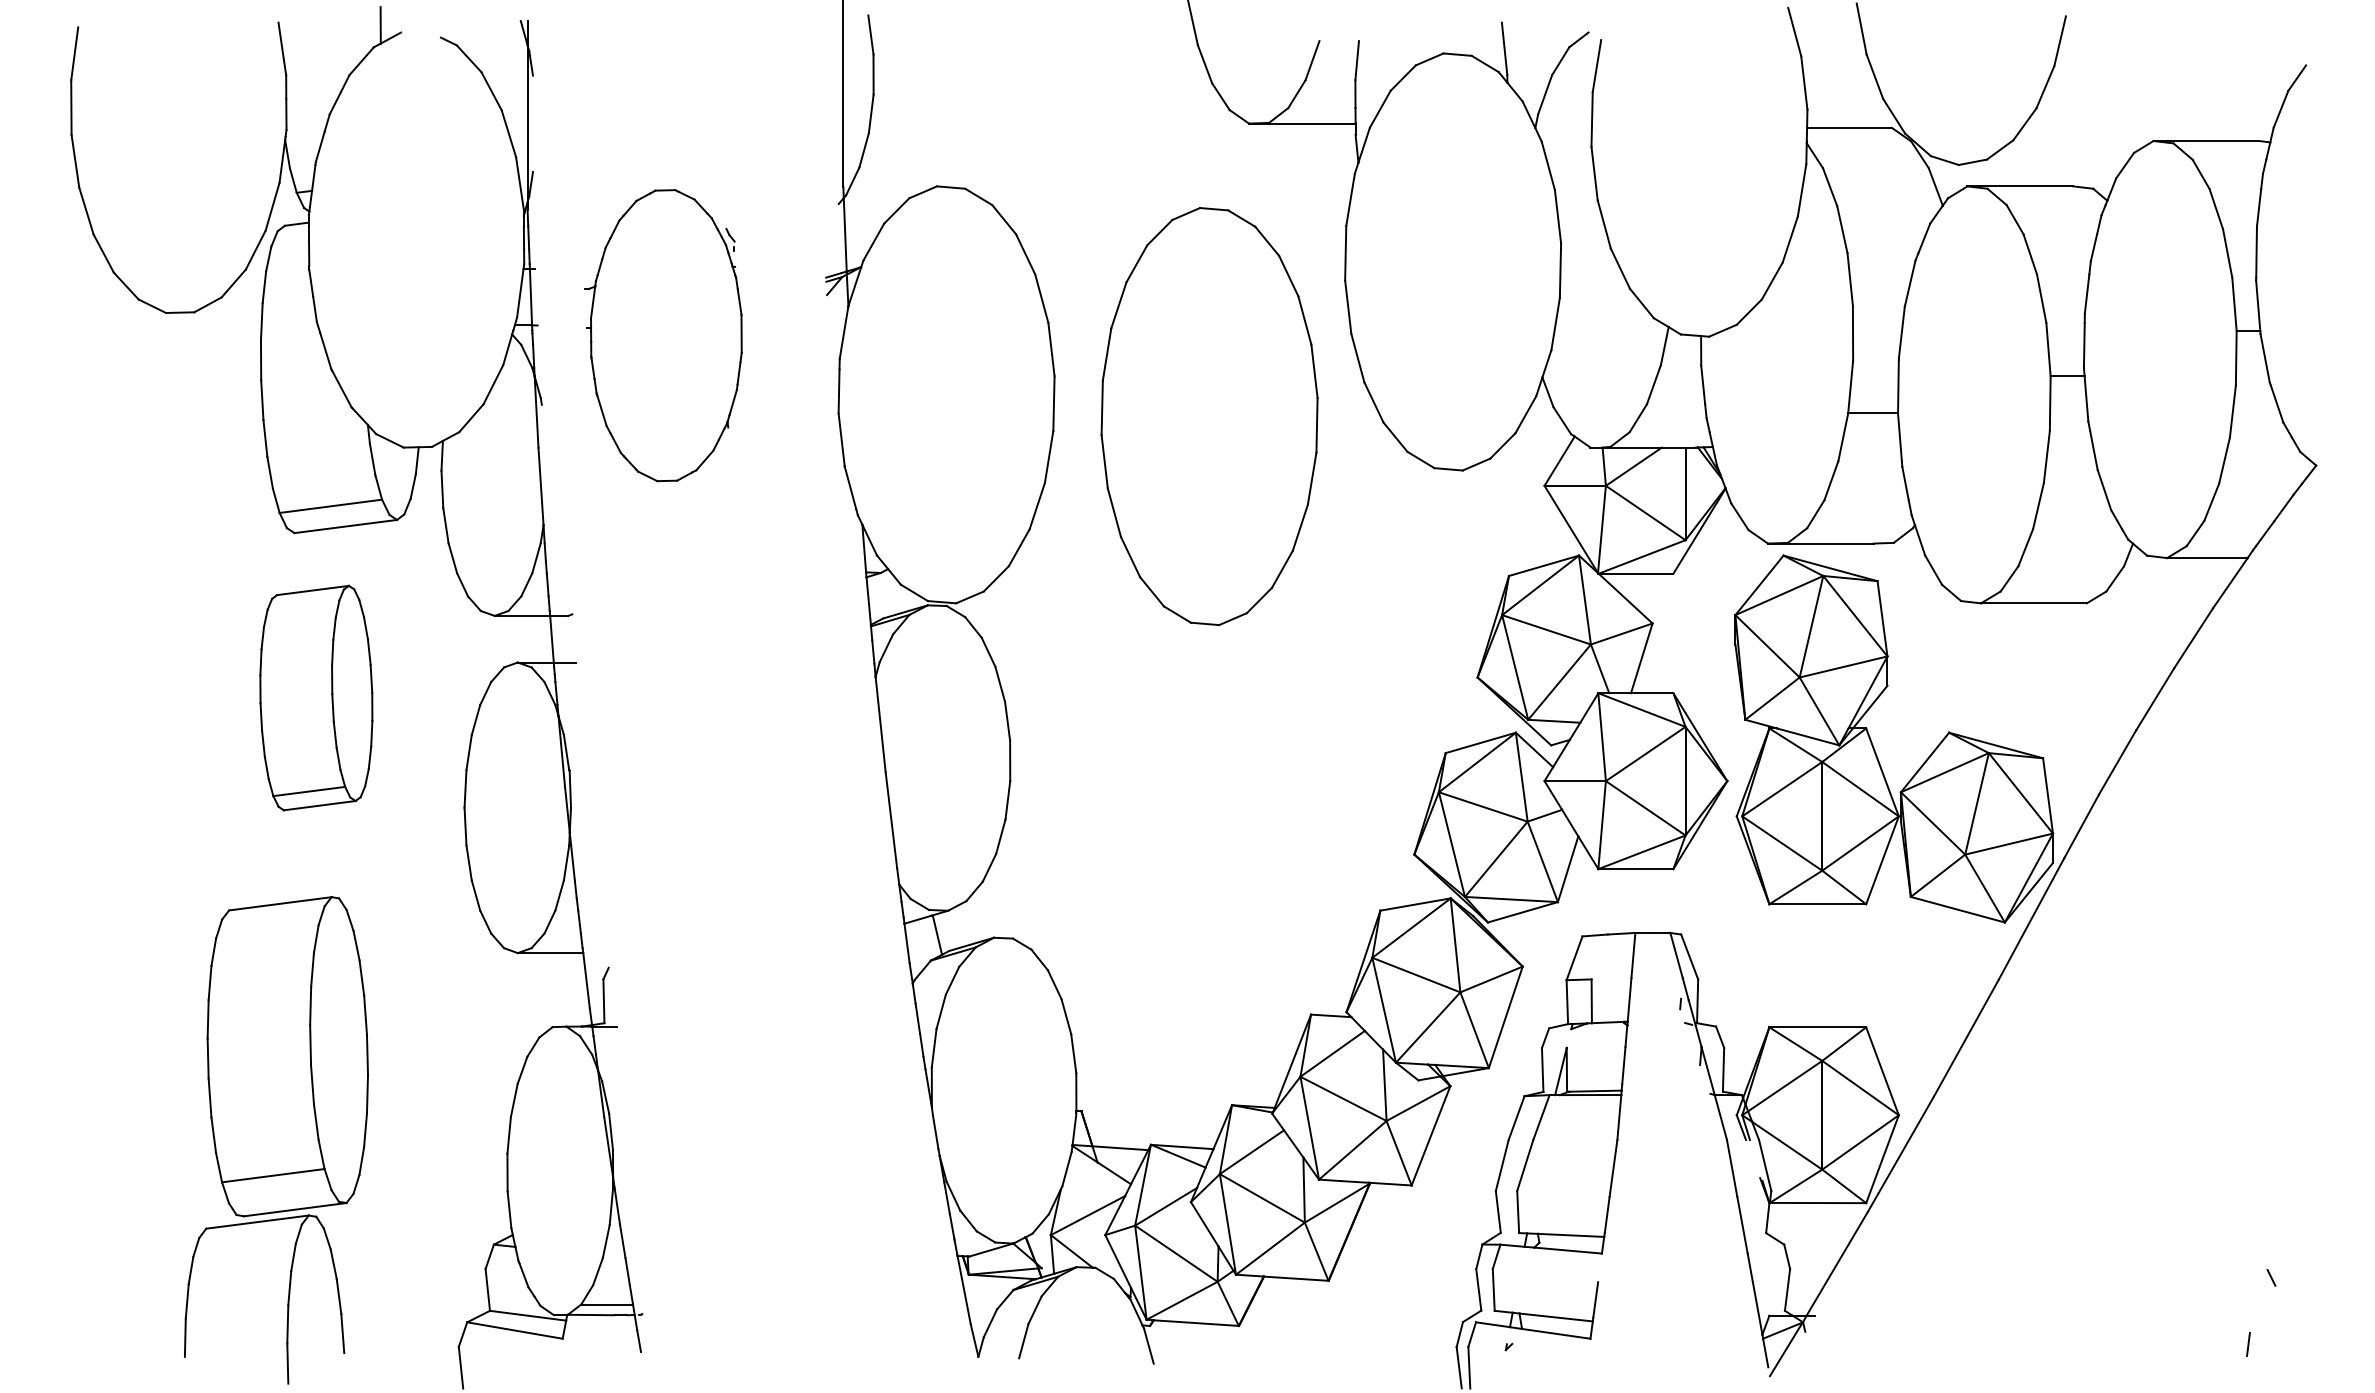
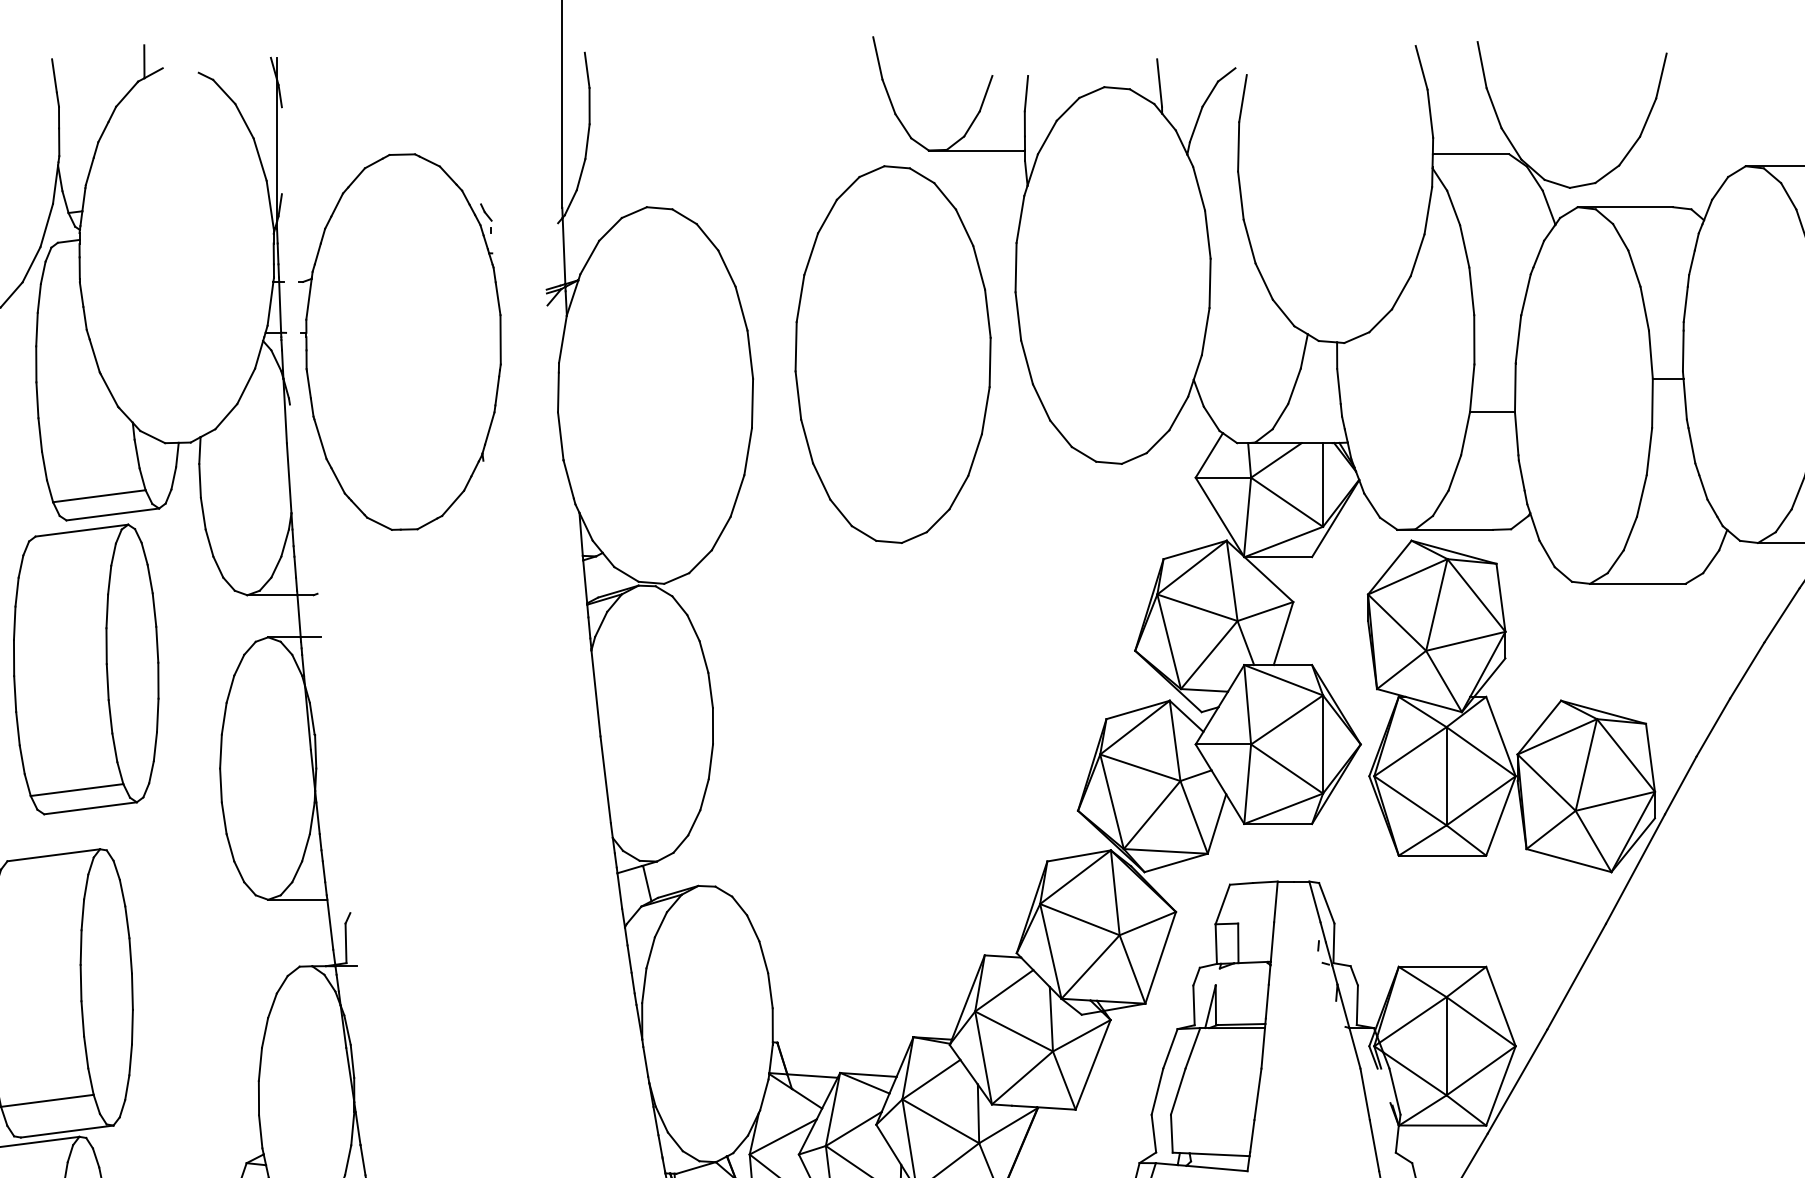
part: (663, 335) -> (399, 341), size x1.43
part: (1209, 416) -> (893, 354), moved
part: (316, 697) -> (86, 668), size x1.43

